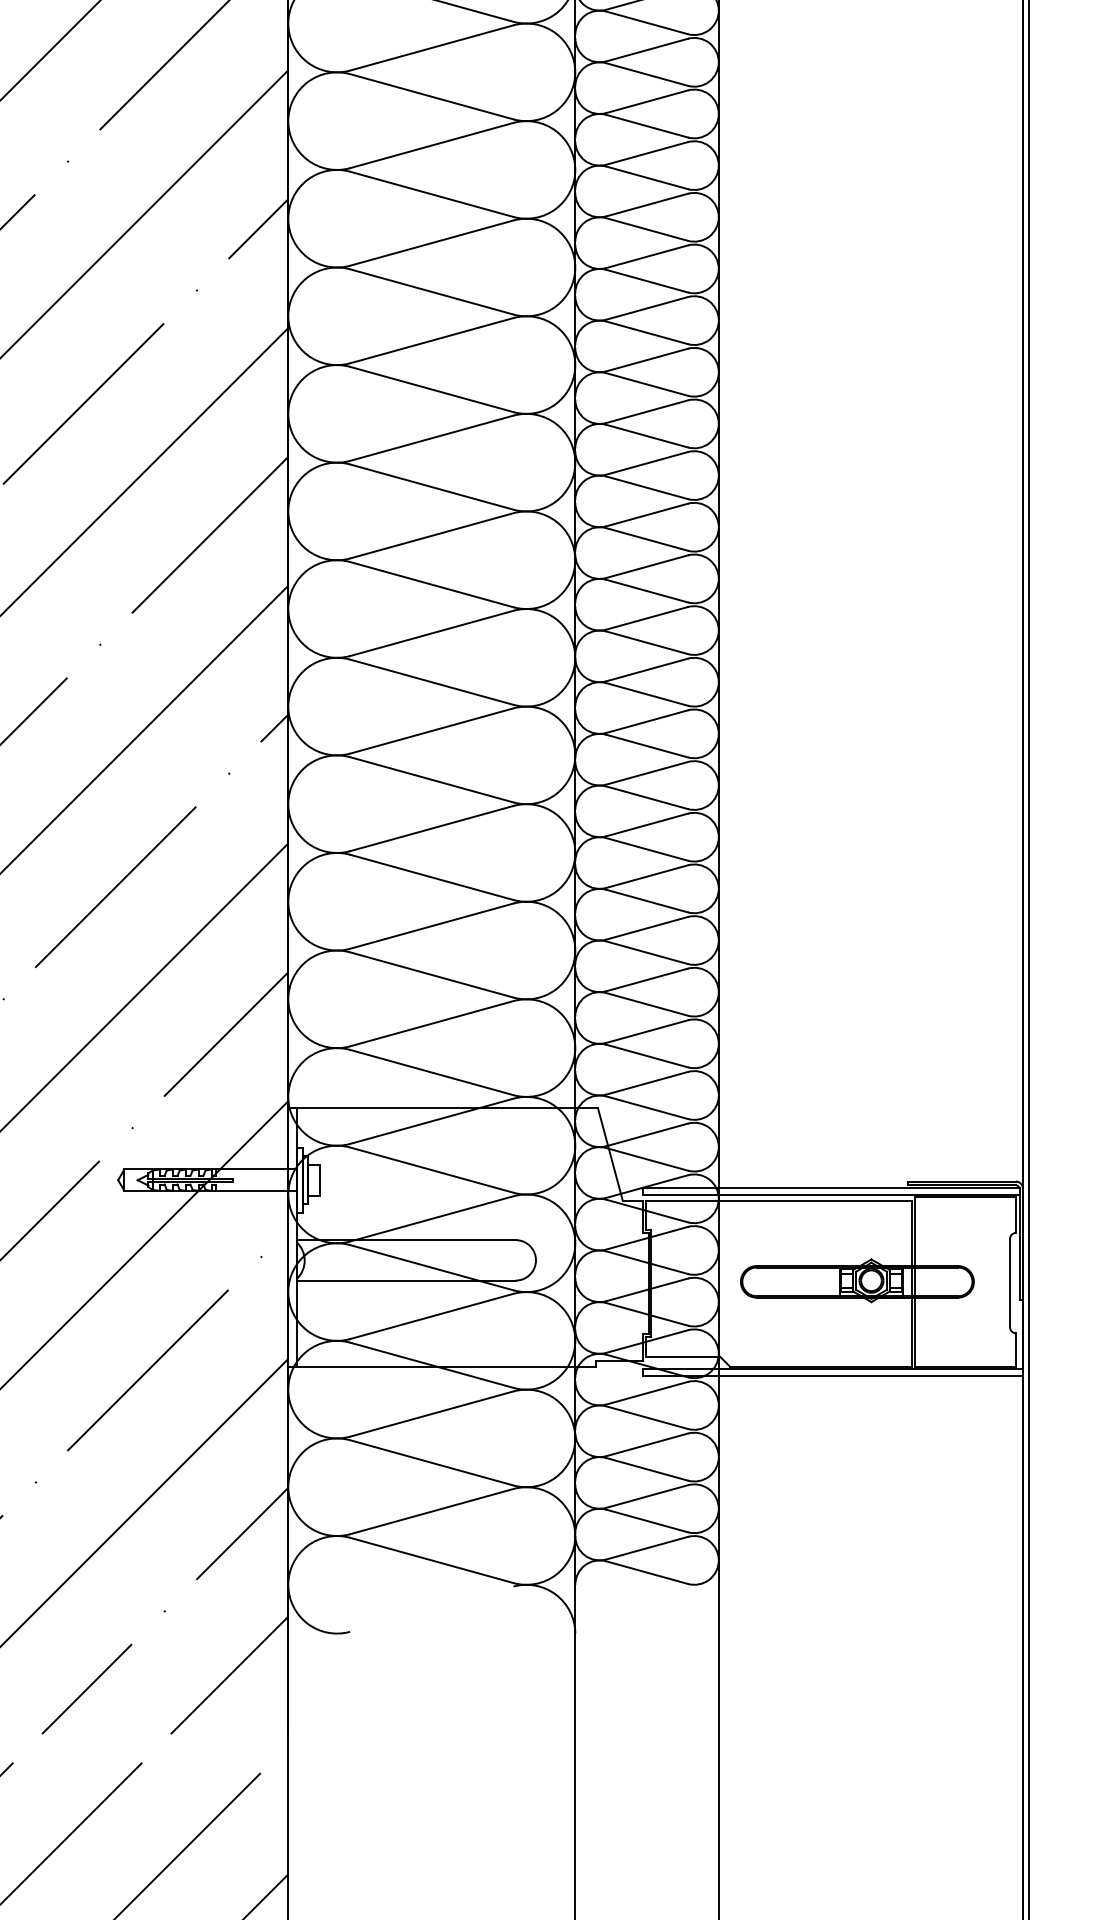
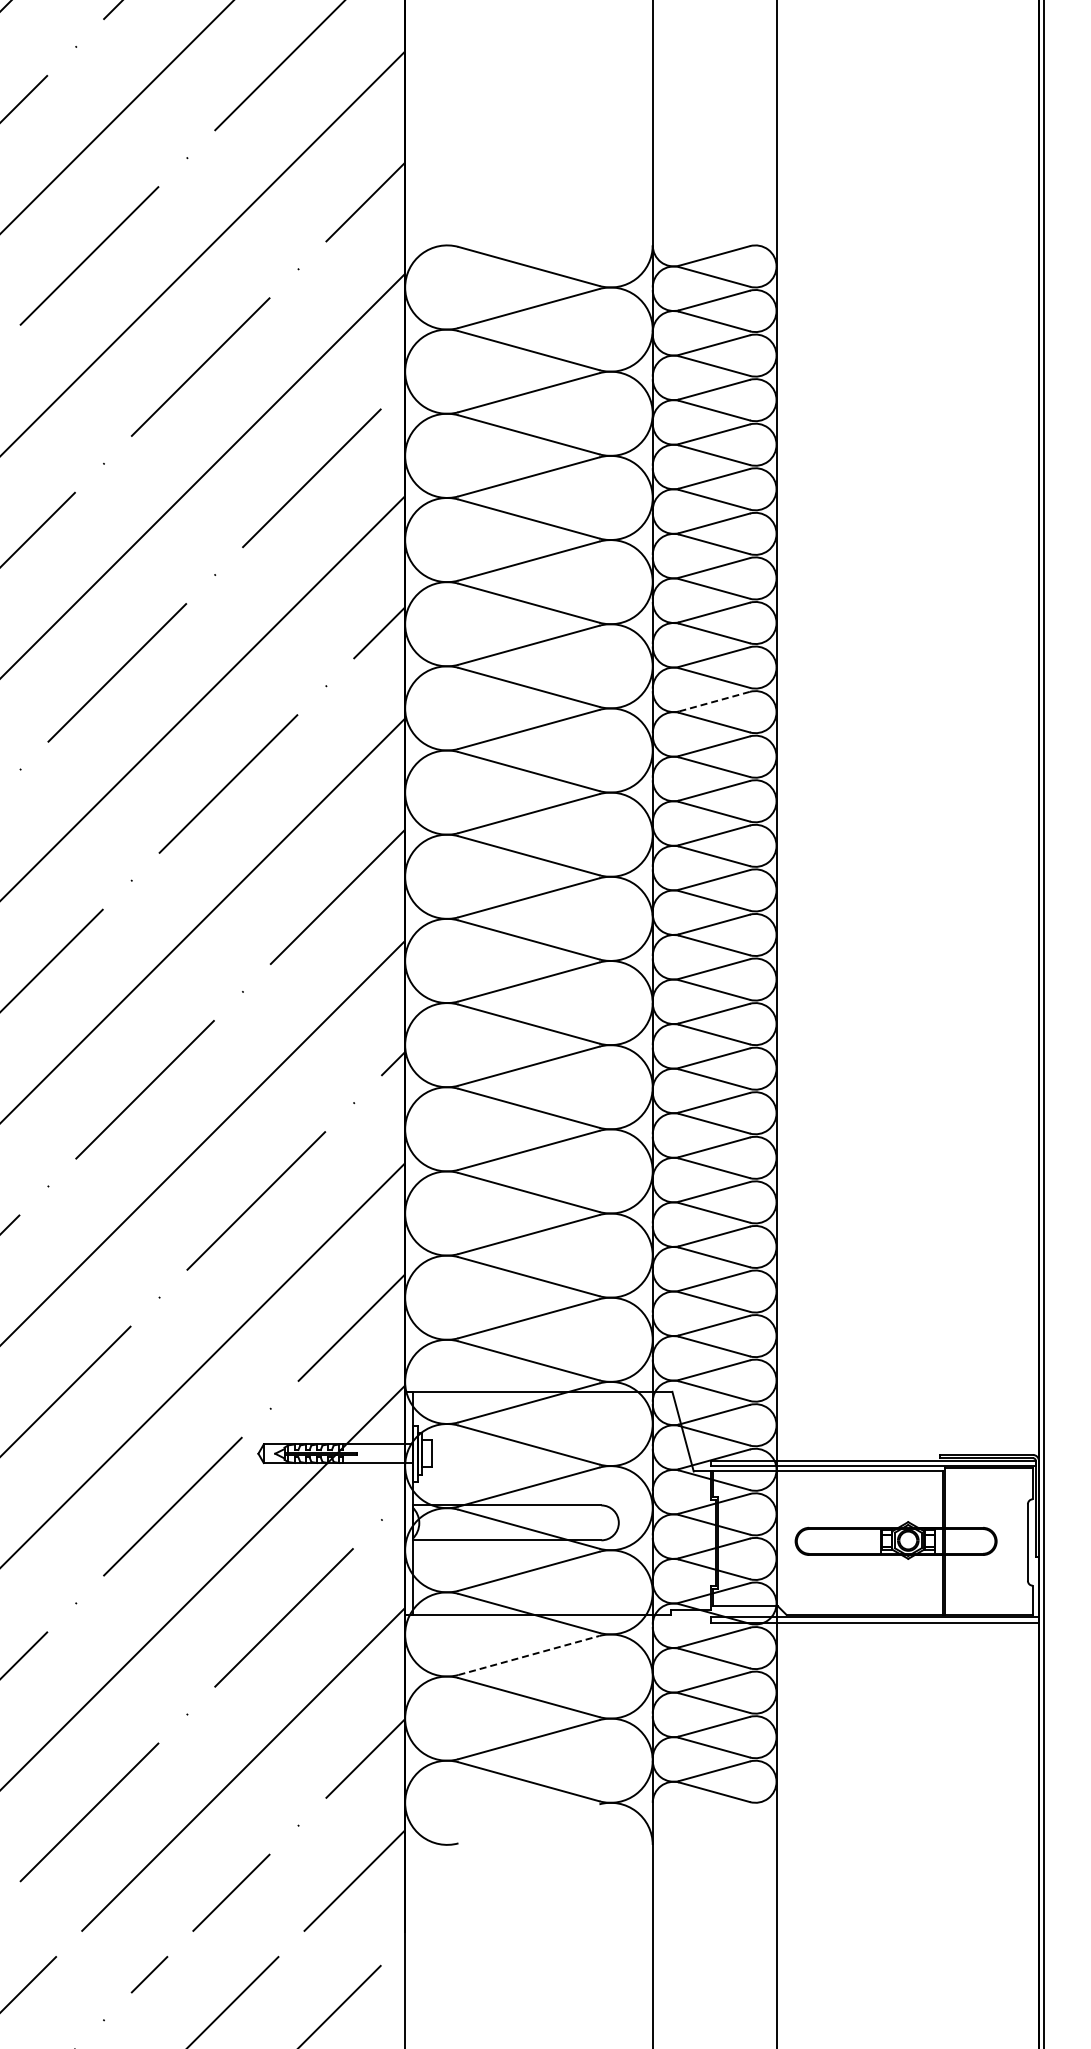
line: (646, 308) -> (714, 701), solid -> dashed
line: (432, 1414) -> (529, 1655), solid -> dashed

